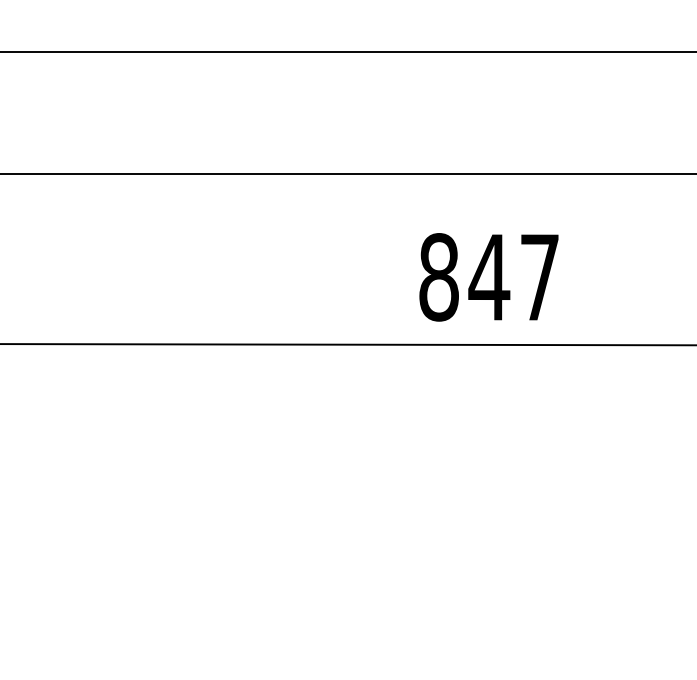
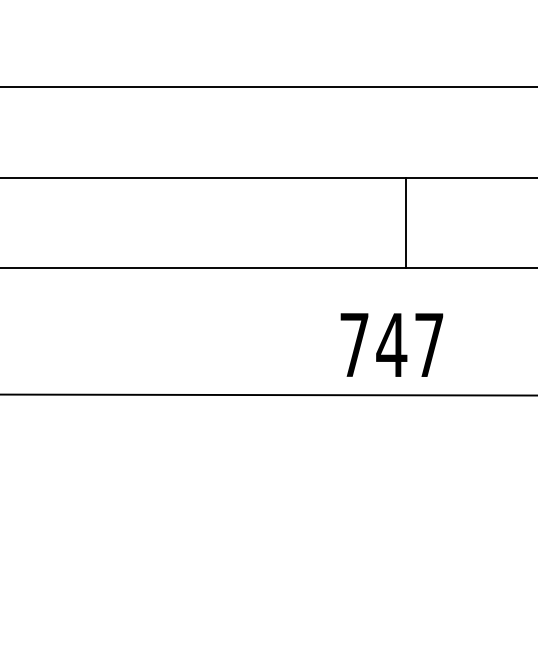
line: (507, 112) -> (405, 222), added
text: (439, 276) -> (354, 344), 847 -> 747

